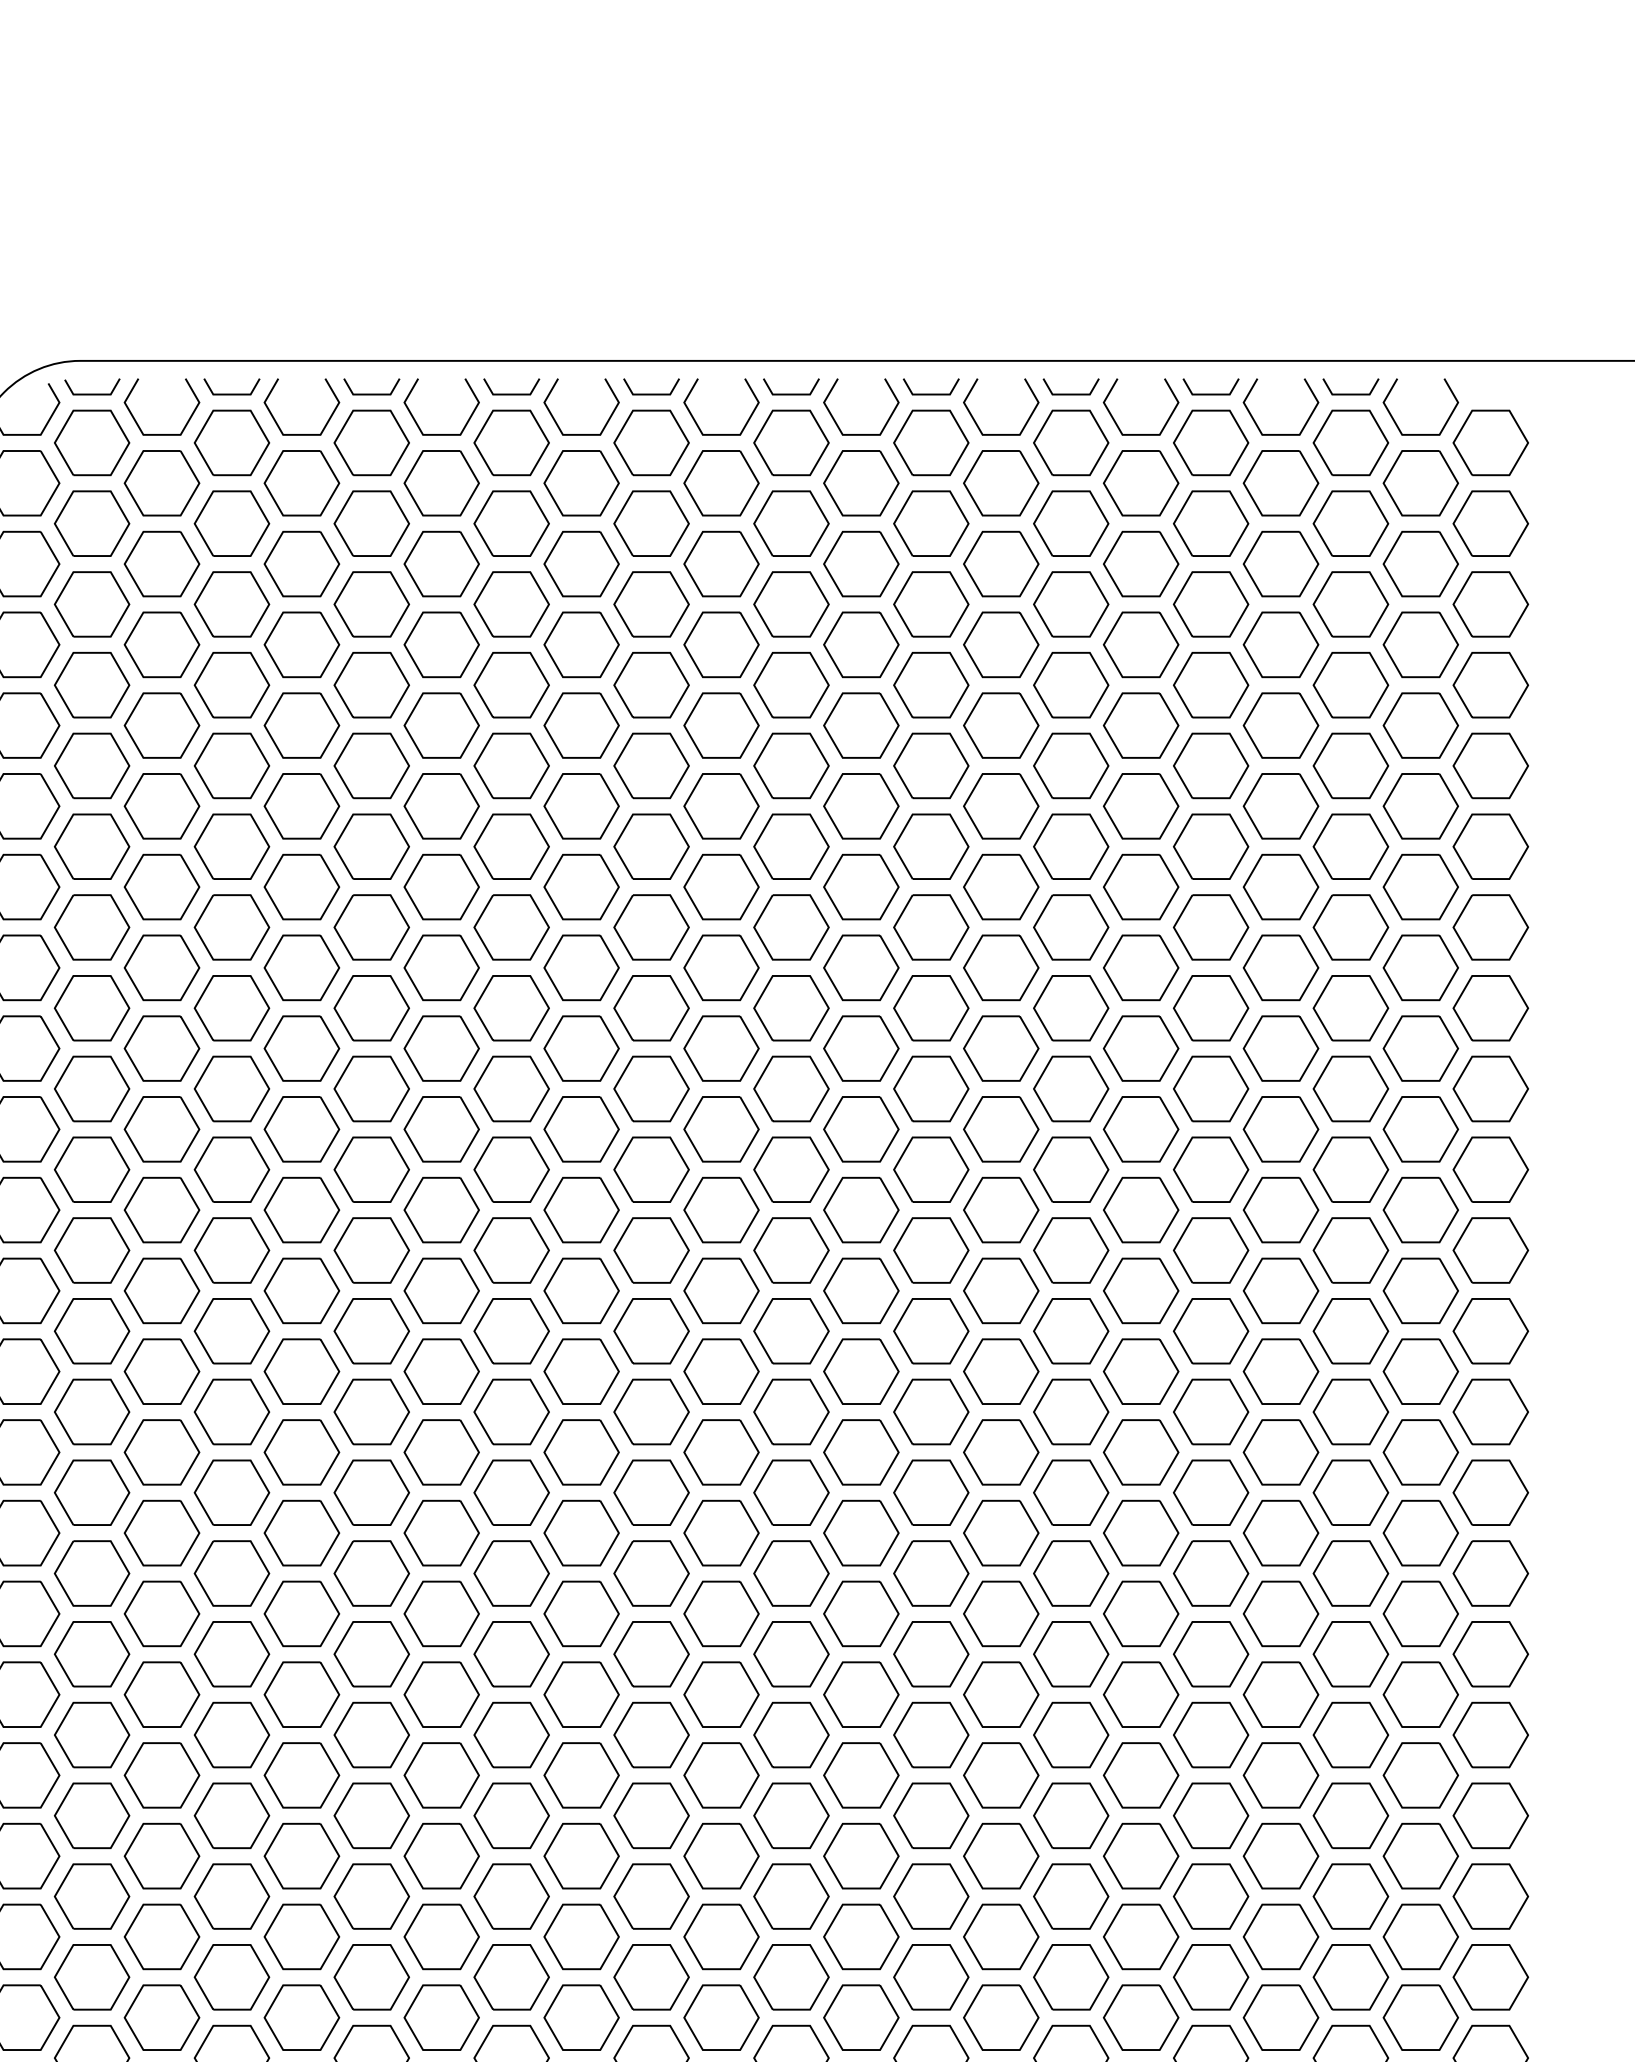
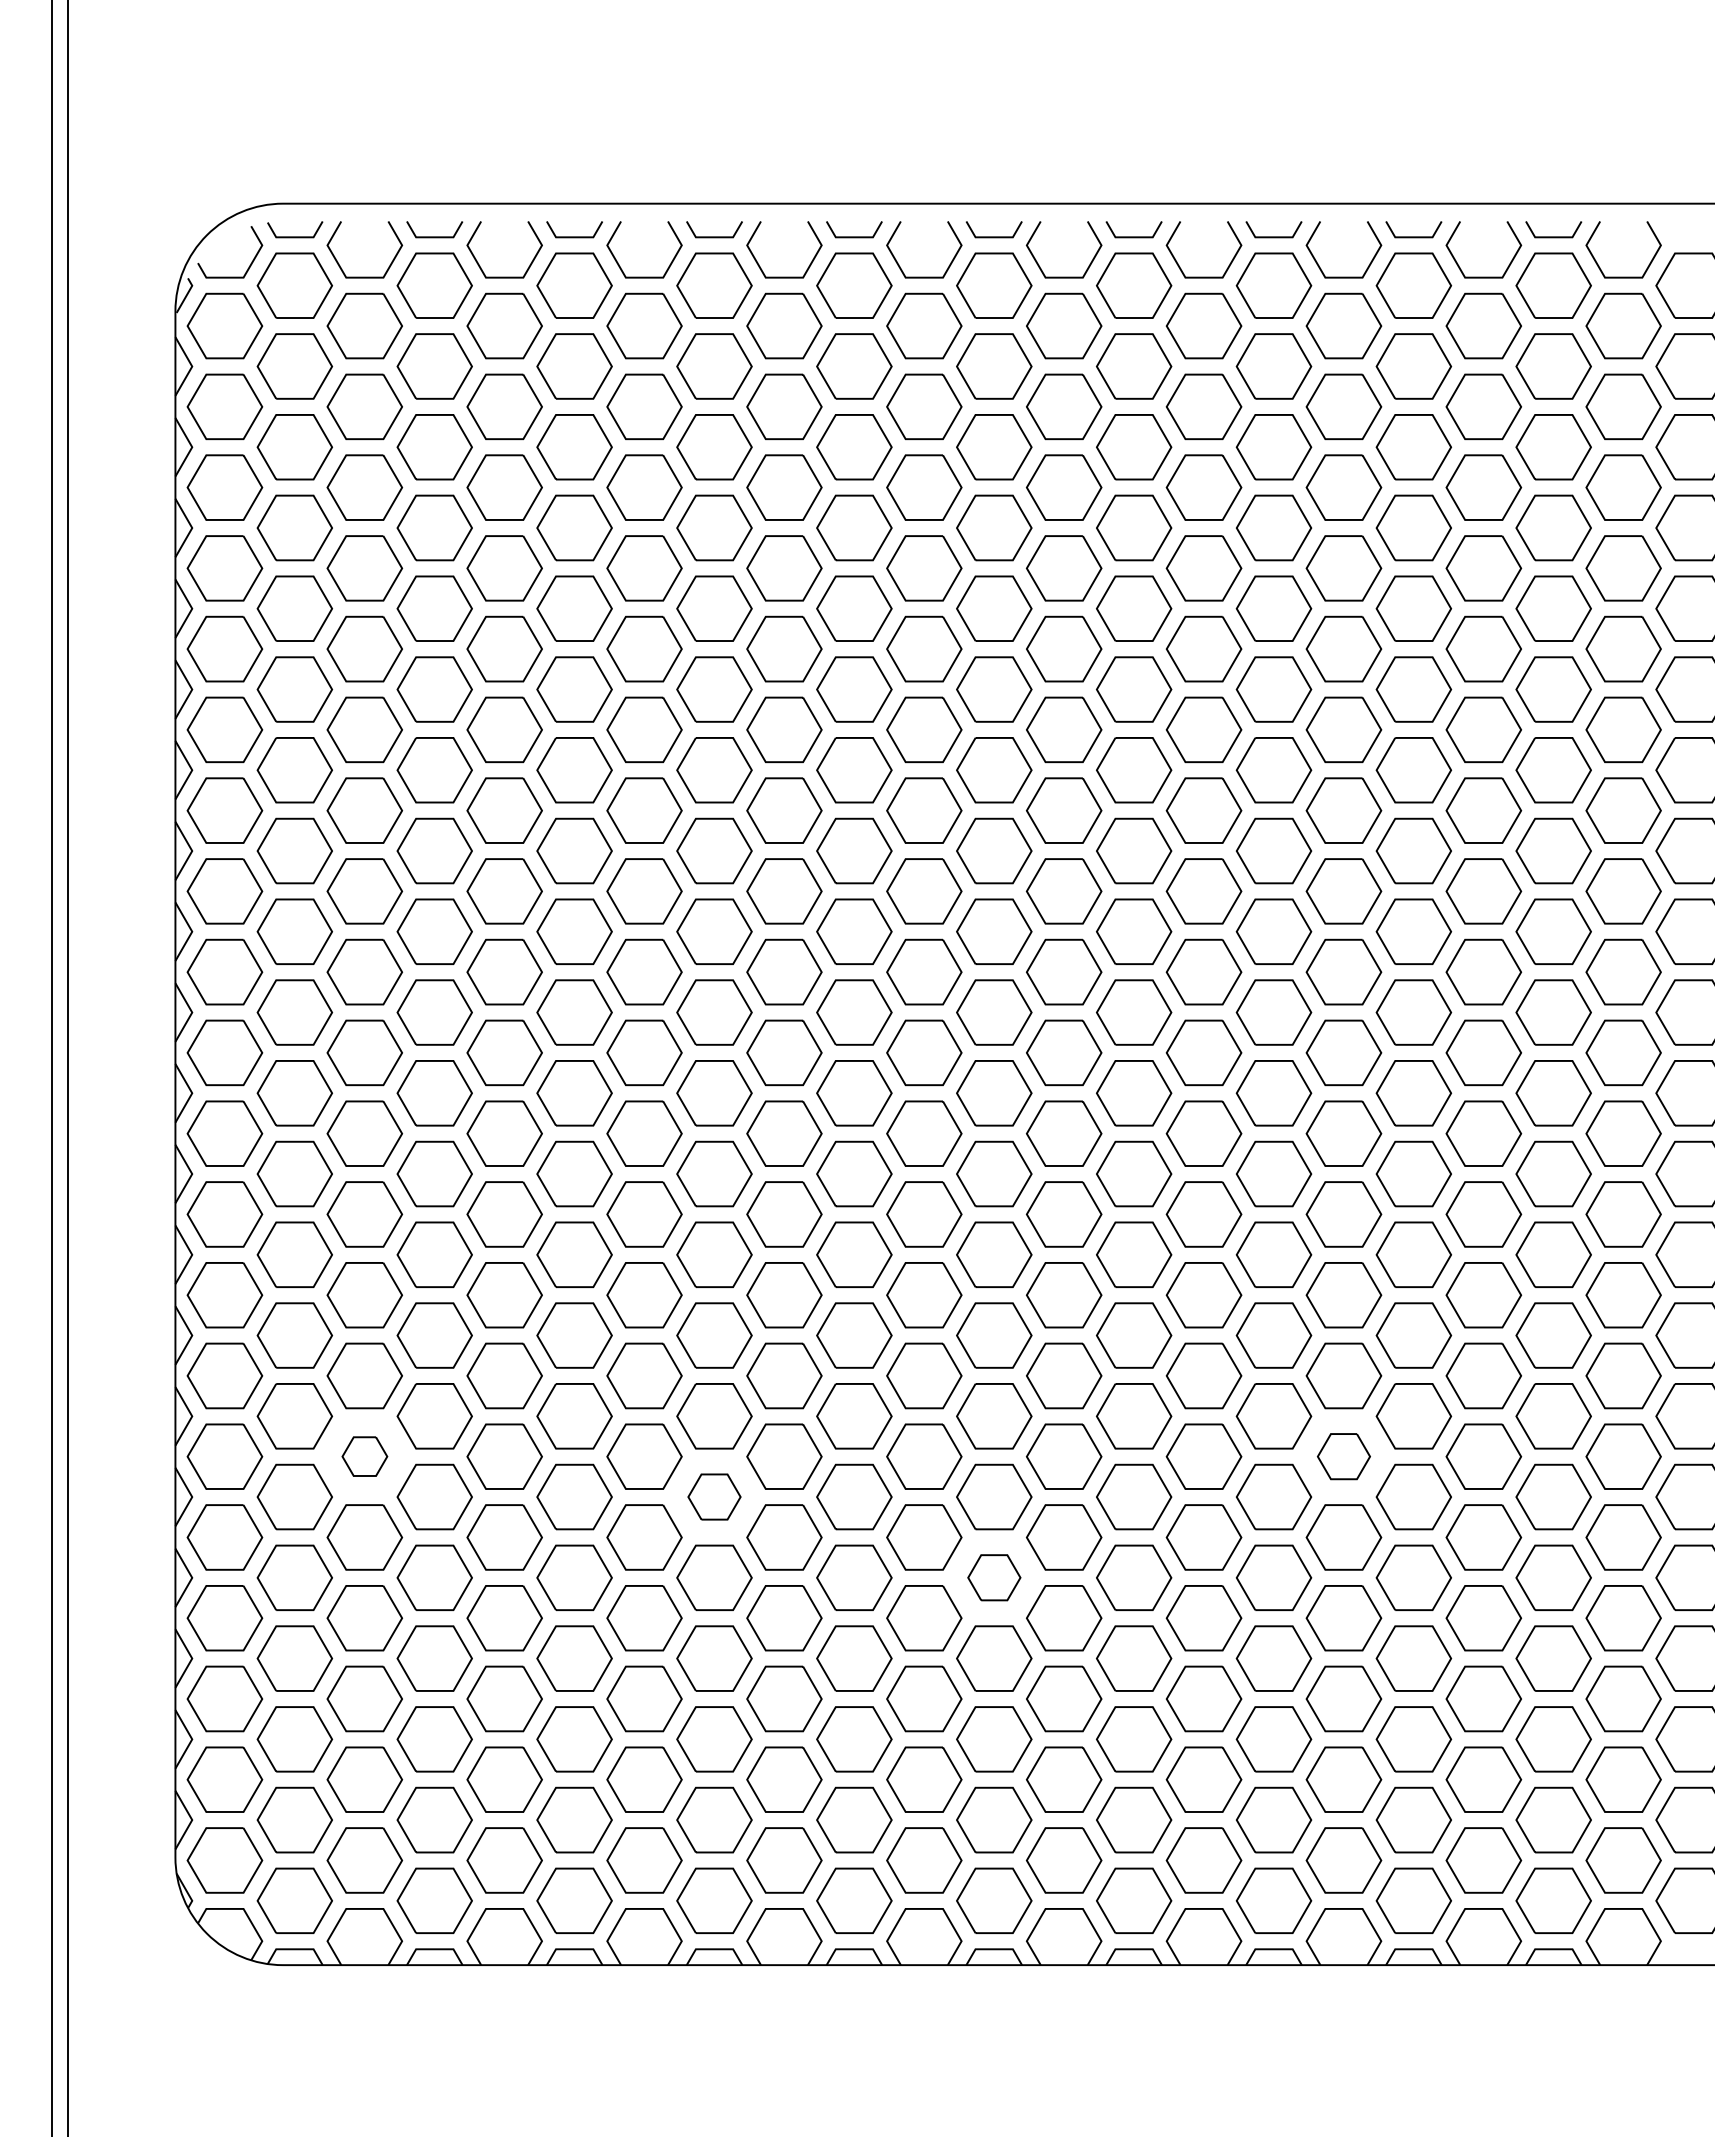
part: (161, 1613) -> (364, 1456), size x0.6
part: (1140, 1613) -> (1343, 1456), size x0.7
part: (511, 1653) -> (714, 1496), size x0.7
part: (791, 1734) -> (994, 1577), size x0.7

